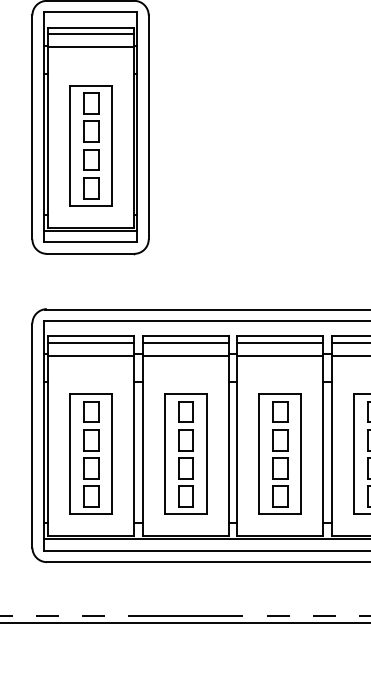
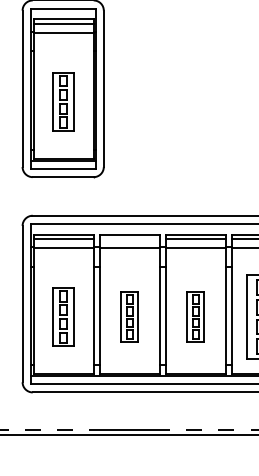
part: (90, 145) -> (63, 101), size x0.7
line: (185, 343) -> (129, 239), removed
part: (90, 453) -> (63, 316), size x0.7
part: (185, 453) -> (129, 316), size x0.6
part: (280, 453) -> (195, 316), size x0.6

